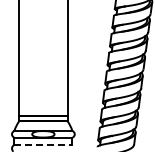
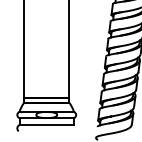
line: (43, 144) -> (46, 124), dashed -> solid

